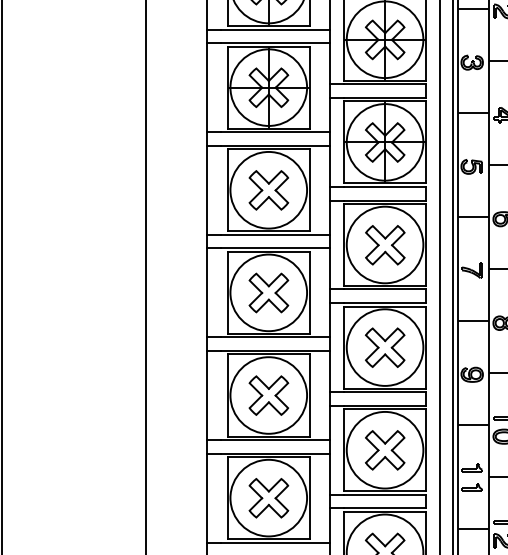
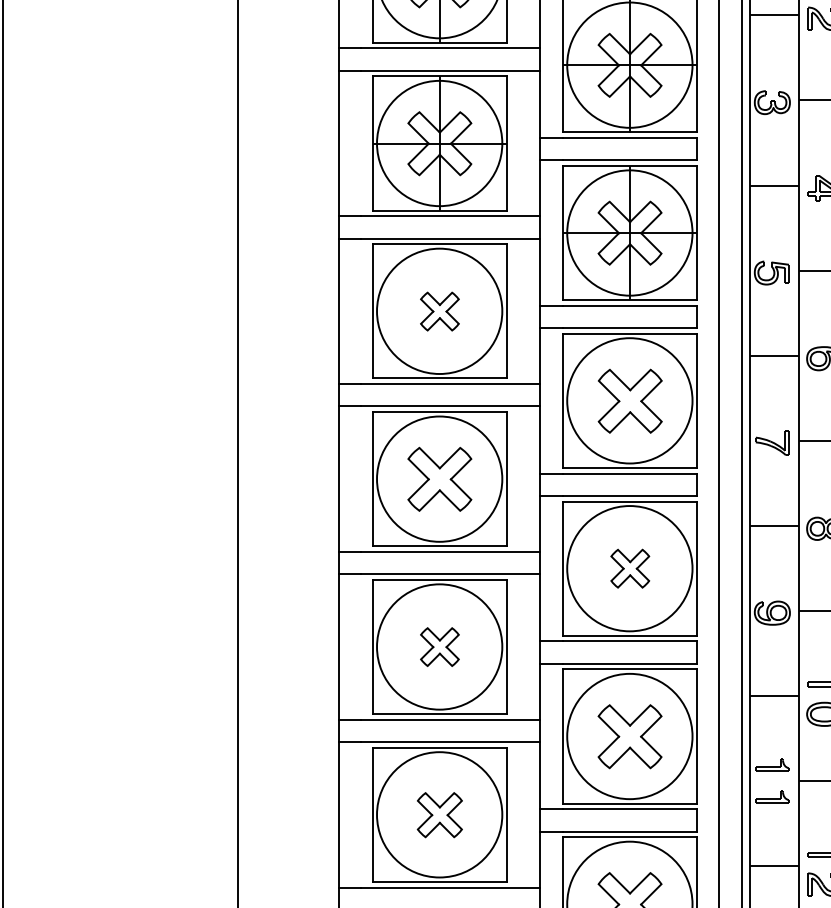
part: (268, 190) -> (439, 311), size x0.6
part: (385, 347) -> (630, 568), size x0.6
part: (268, 395) -> (439, 646), size x0.6
part: (268, 498) -> (439, 815), size x0.7

